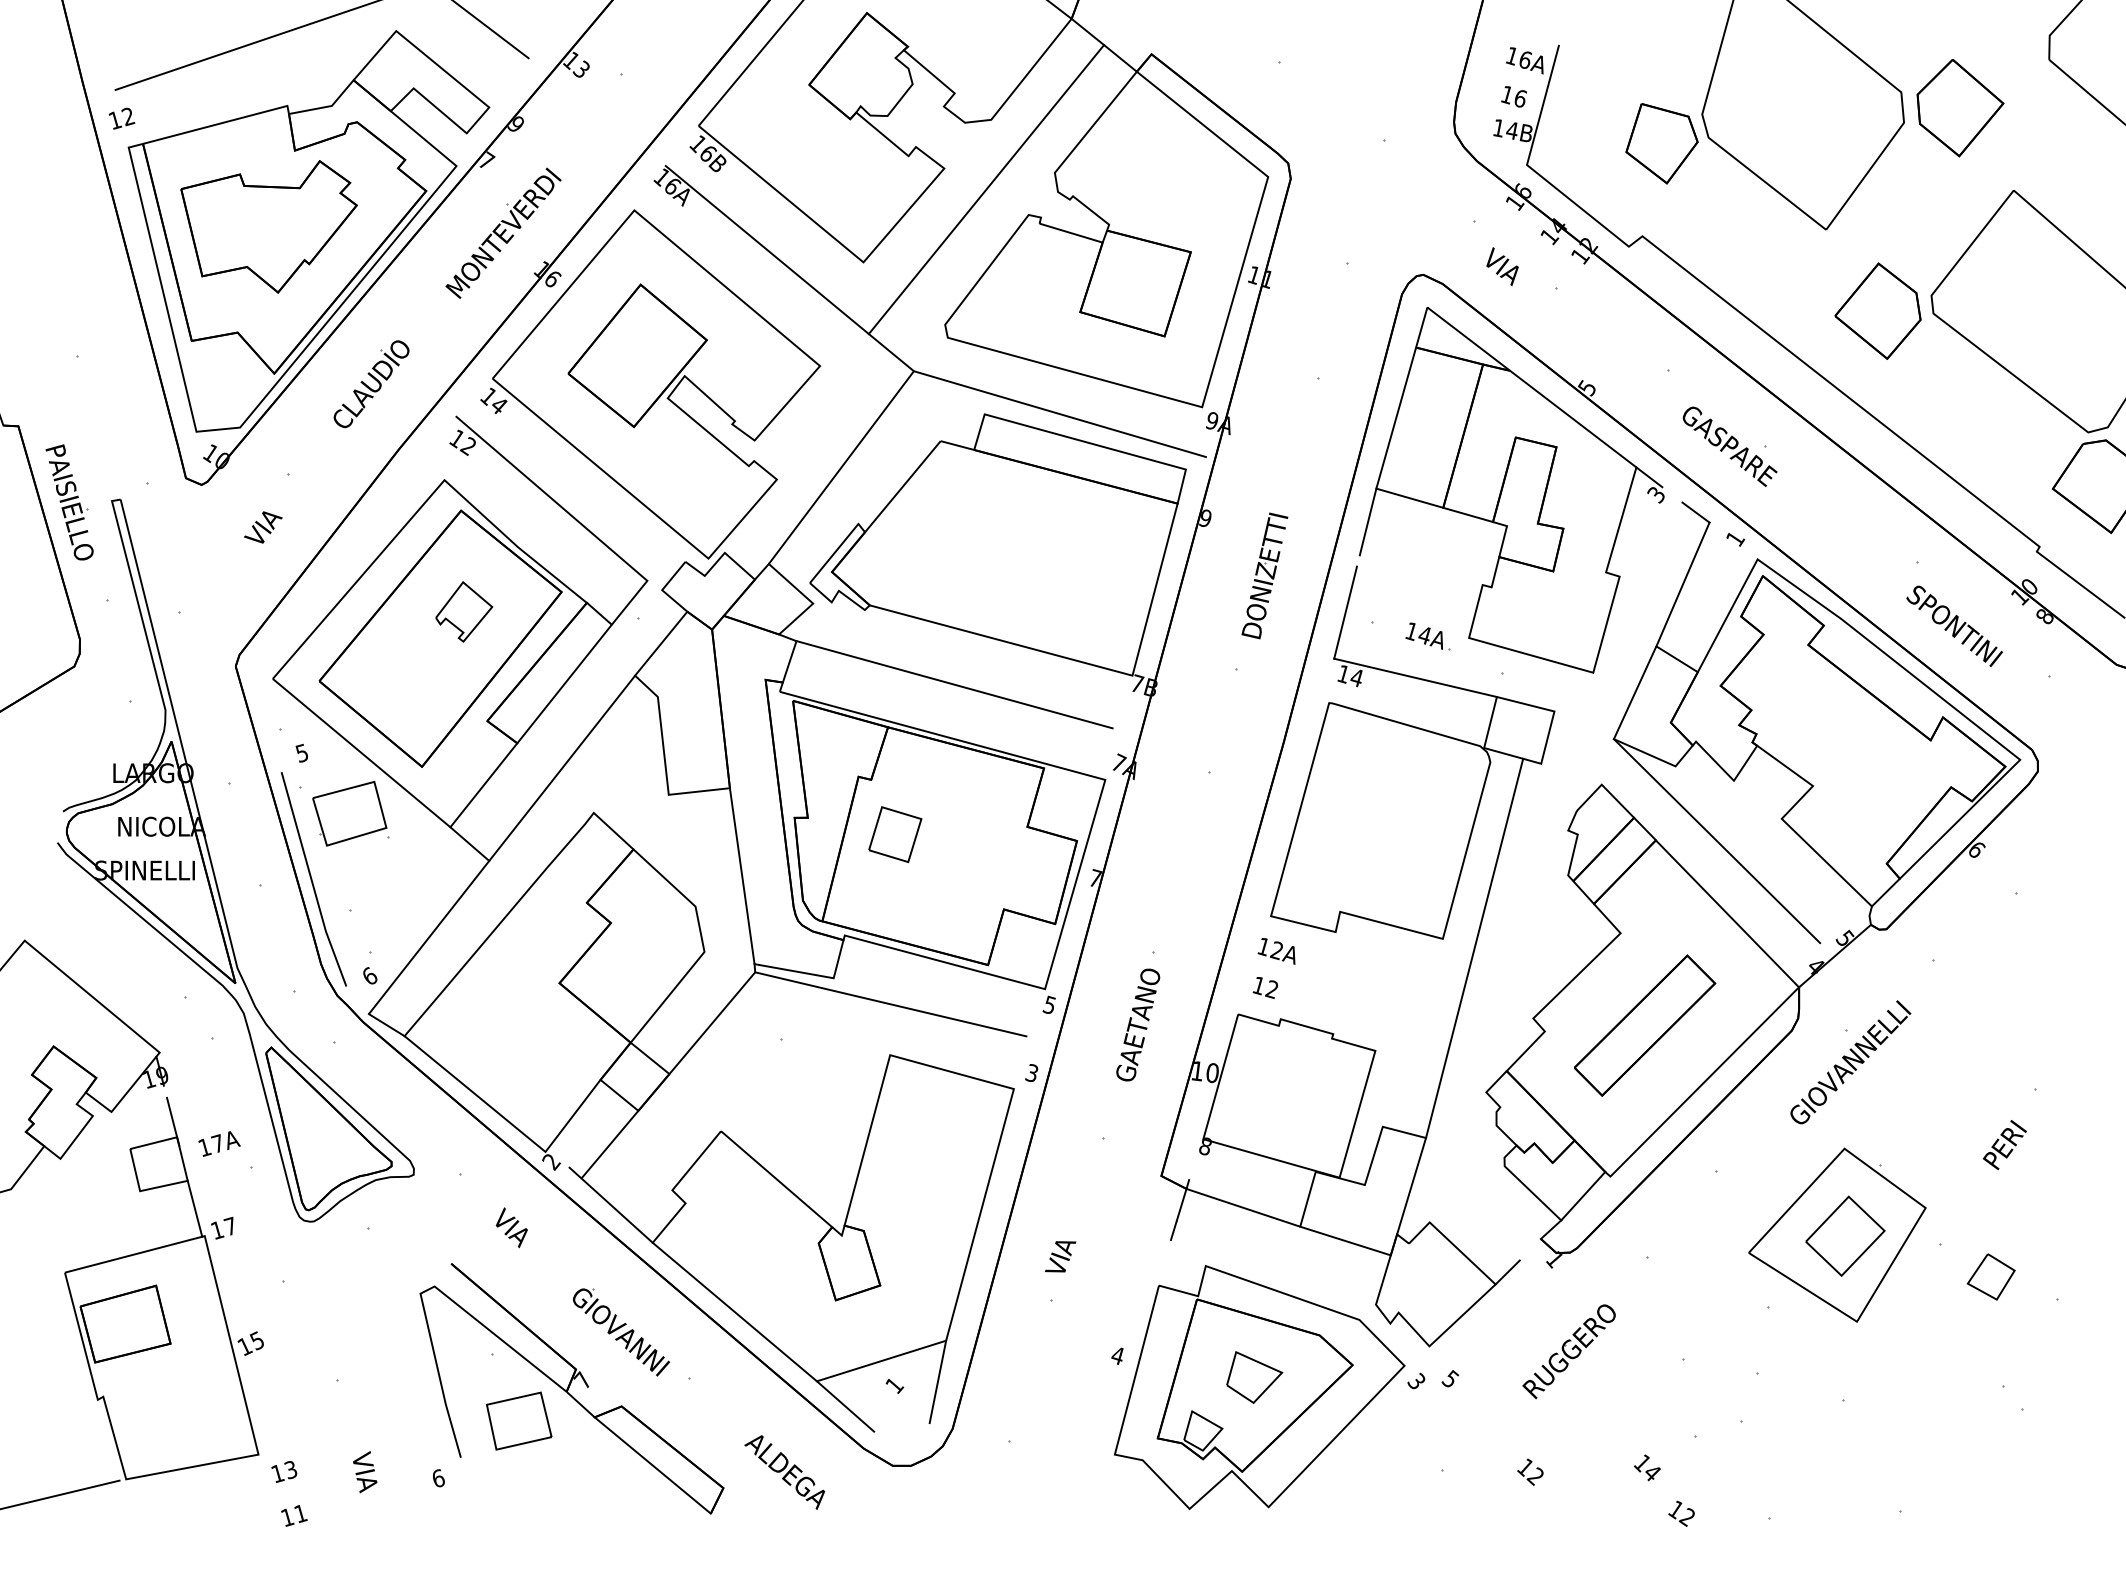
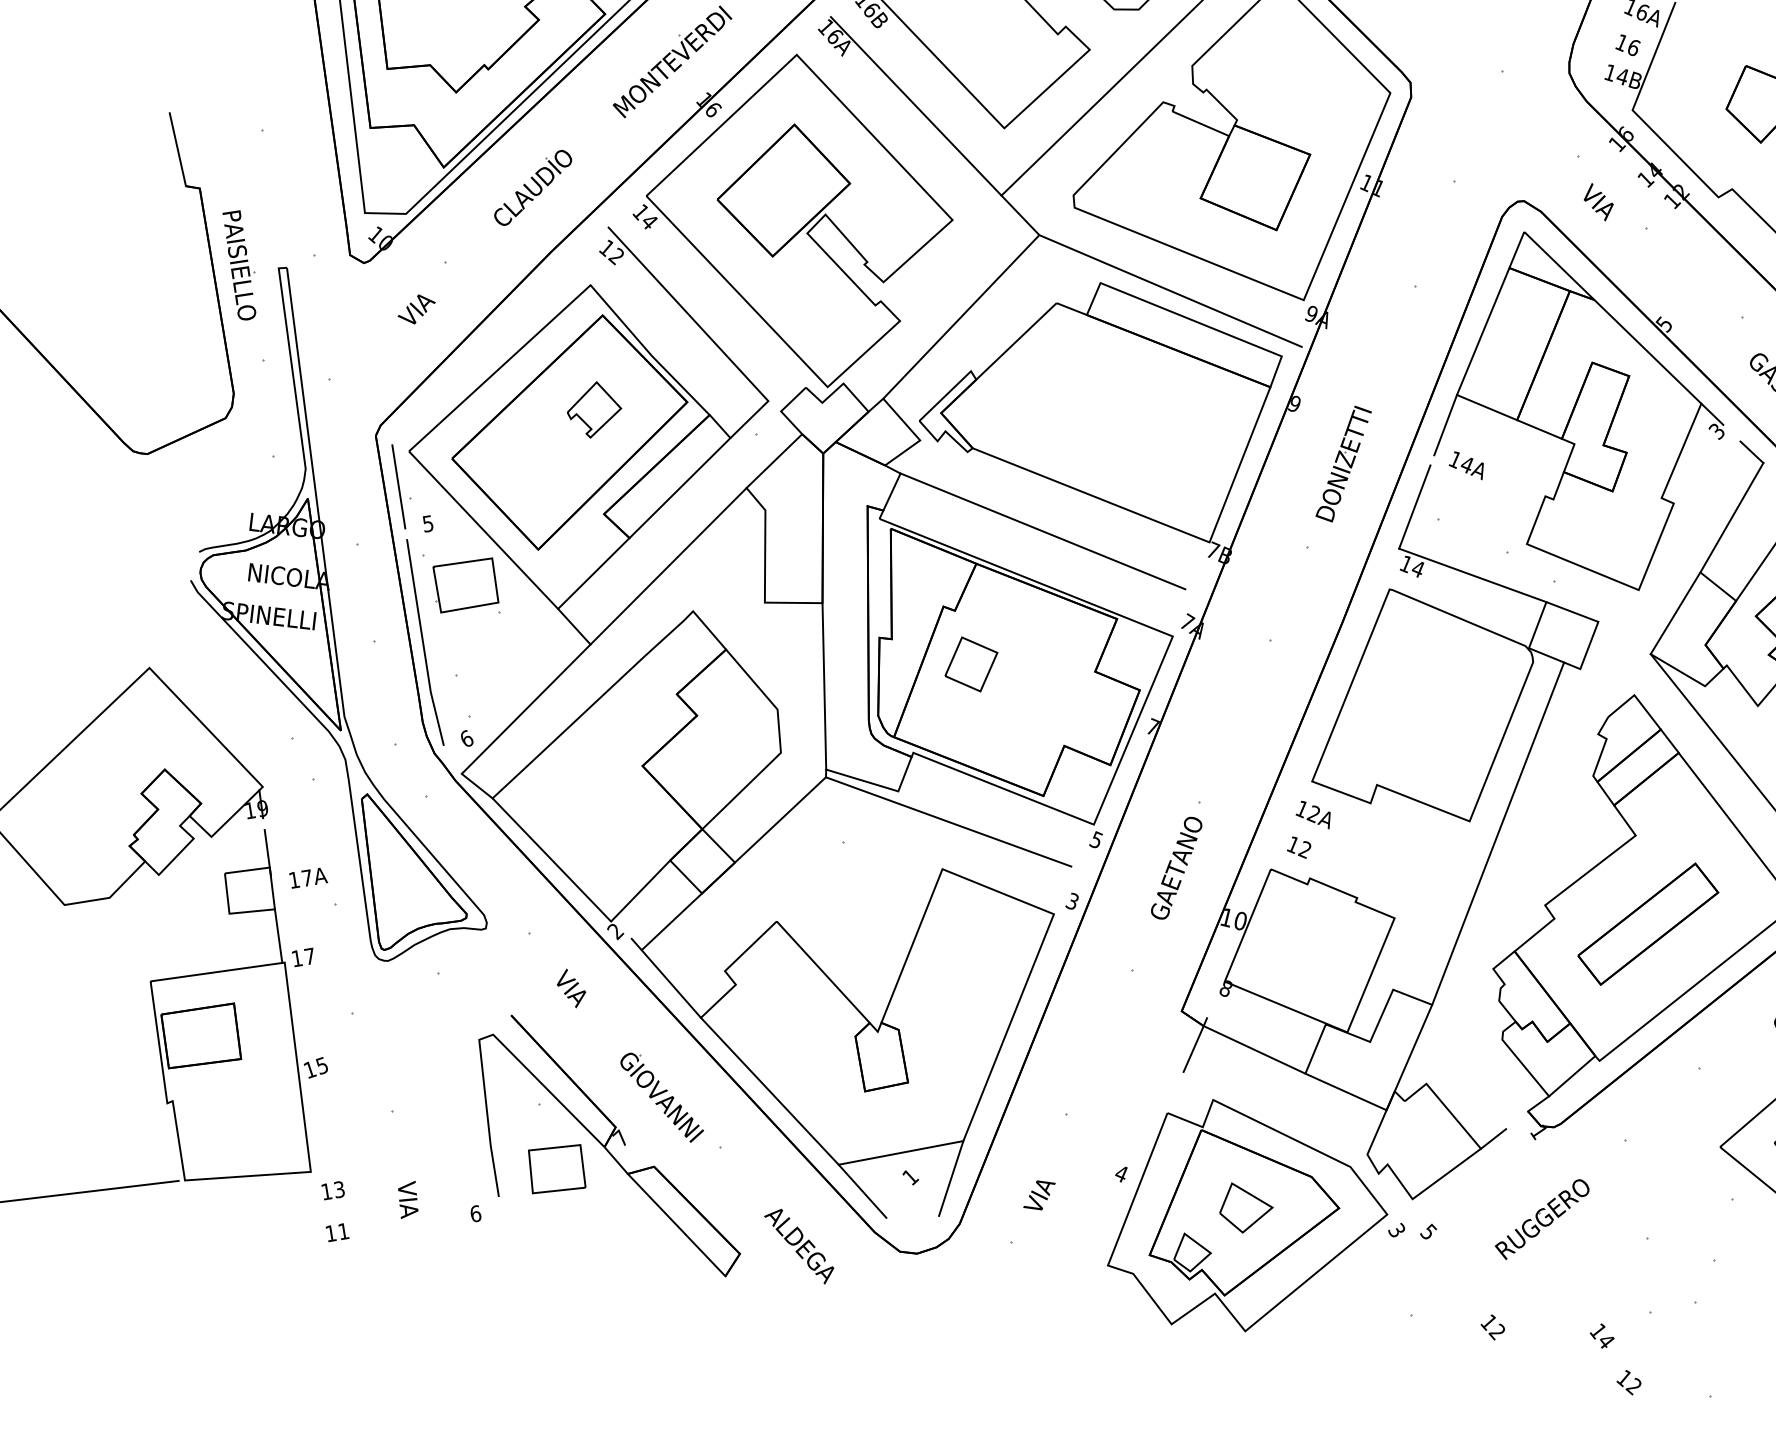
text: (1423, 635) -> (1465, 464), moved
line: (266, 717) -> (398, 486), added
text: (1060, 1256) -> (1039, 1195), moved

